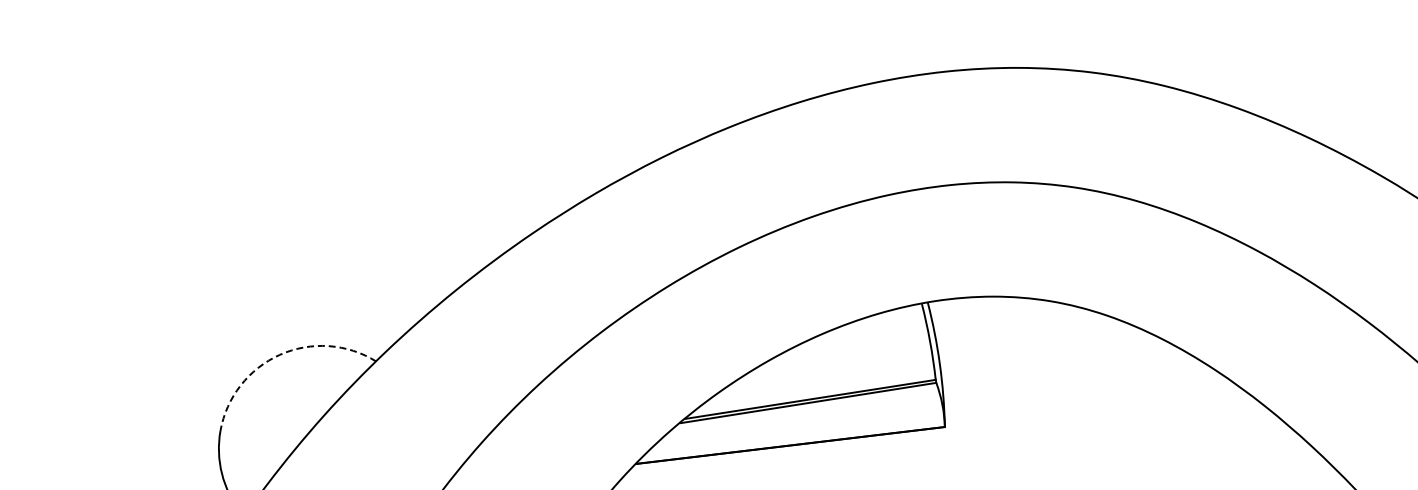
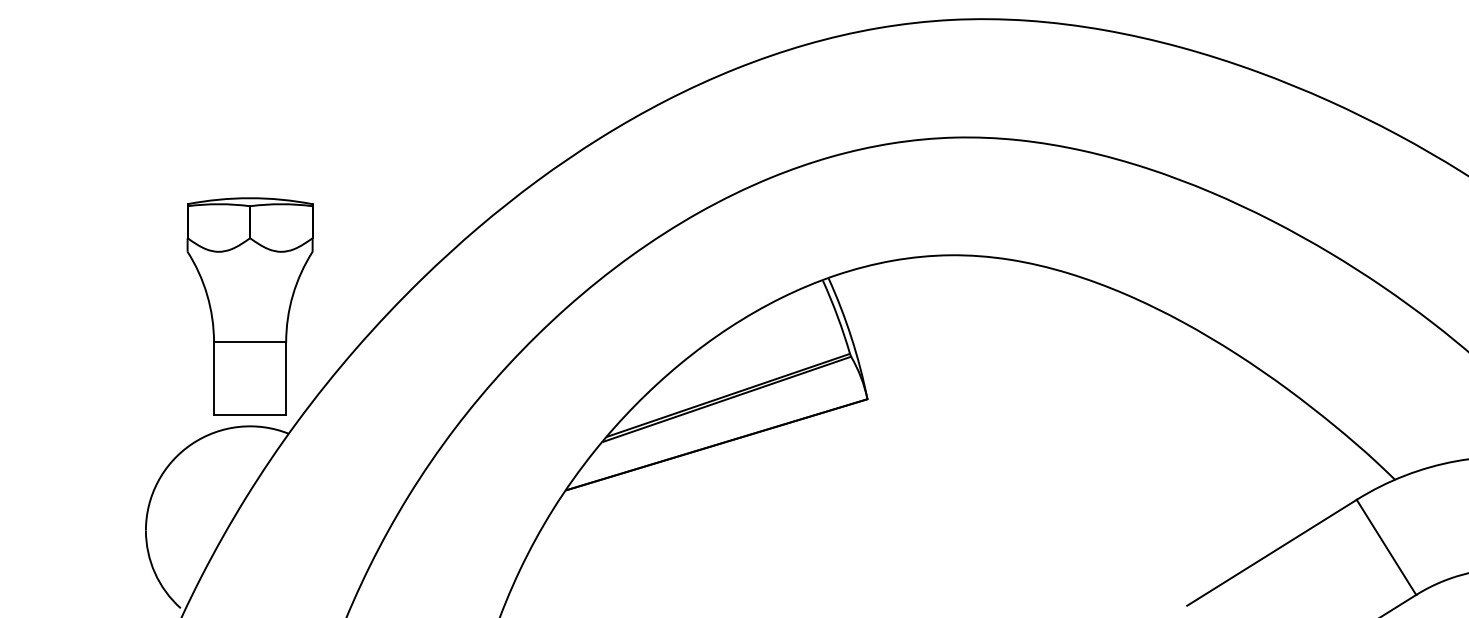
part: (359, 230) -> (249, 306), added
arc: (279, 355) -> (191, 444), dashed -> solid

